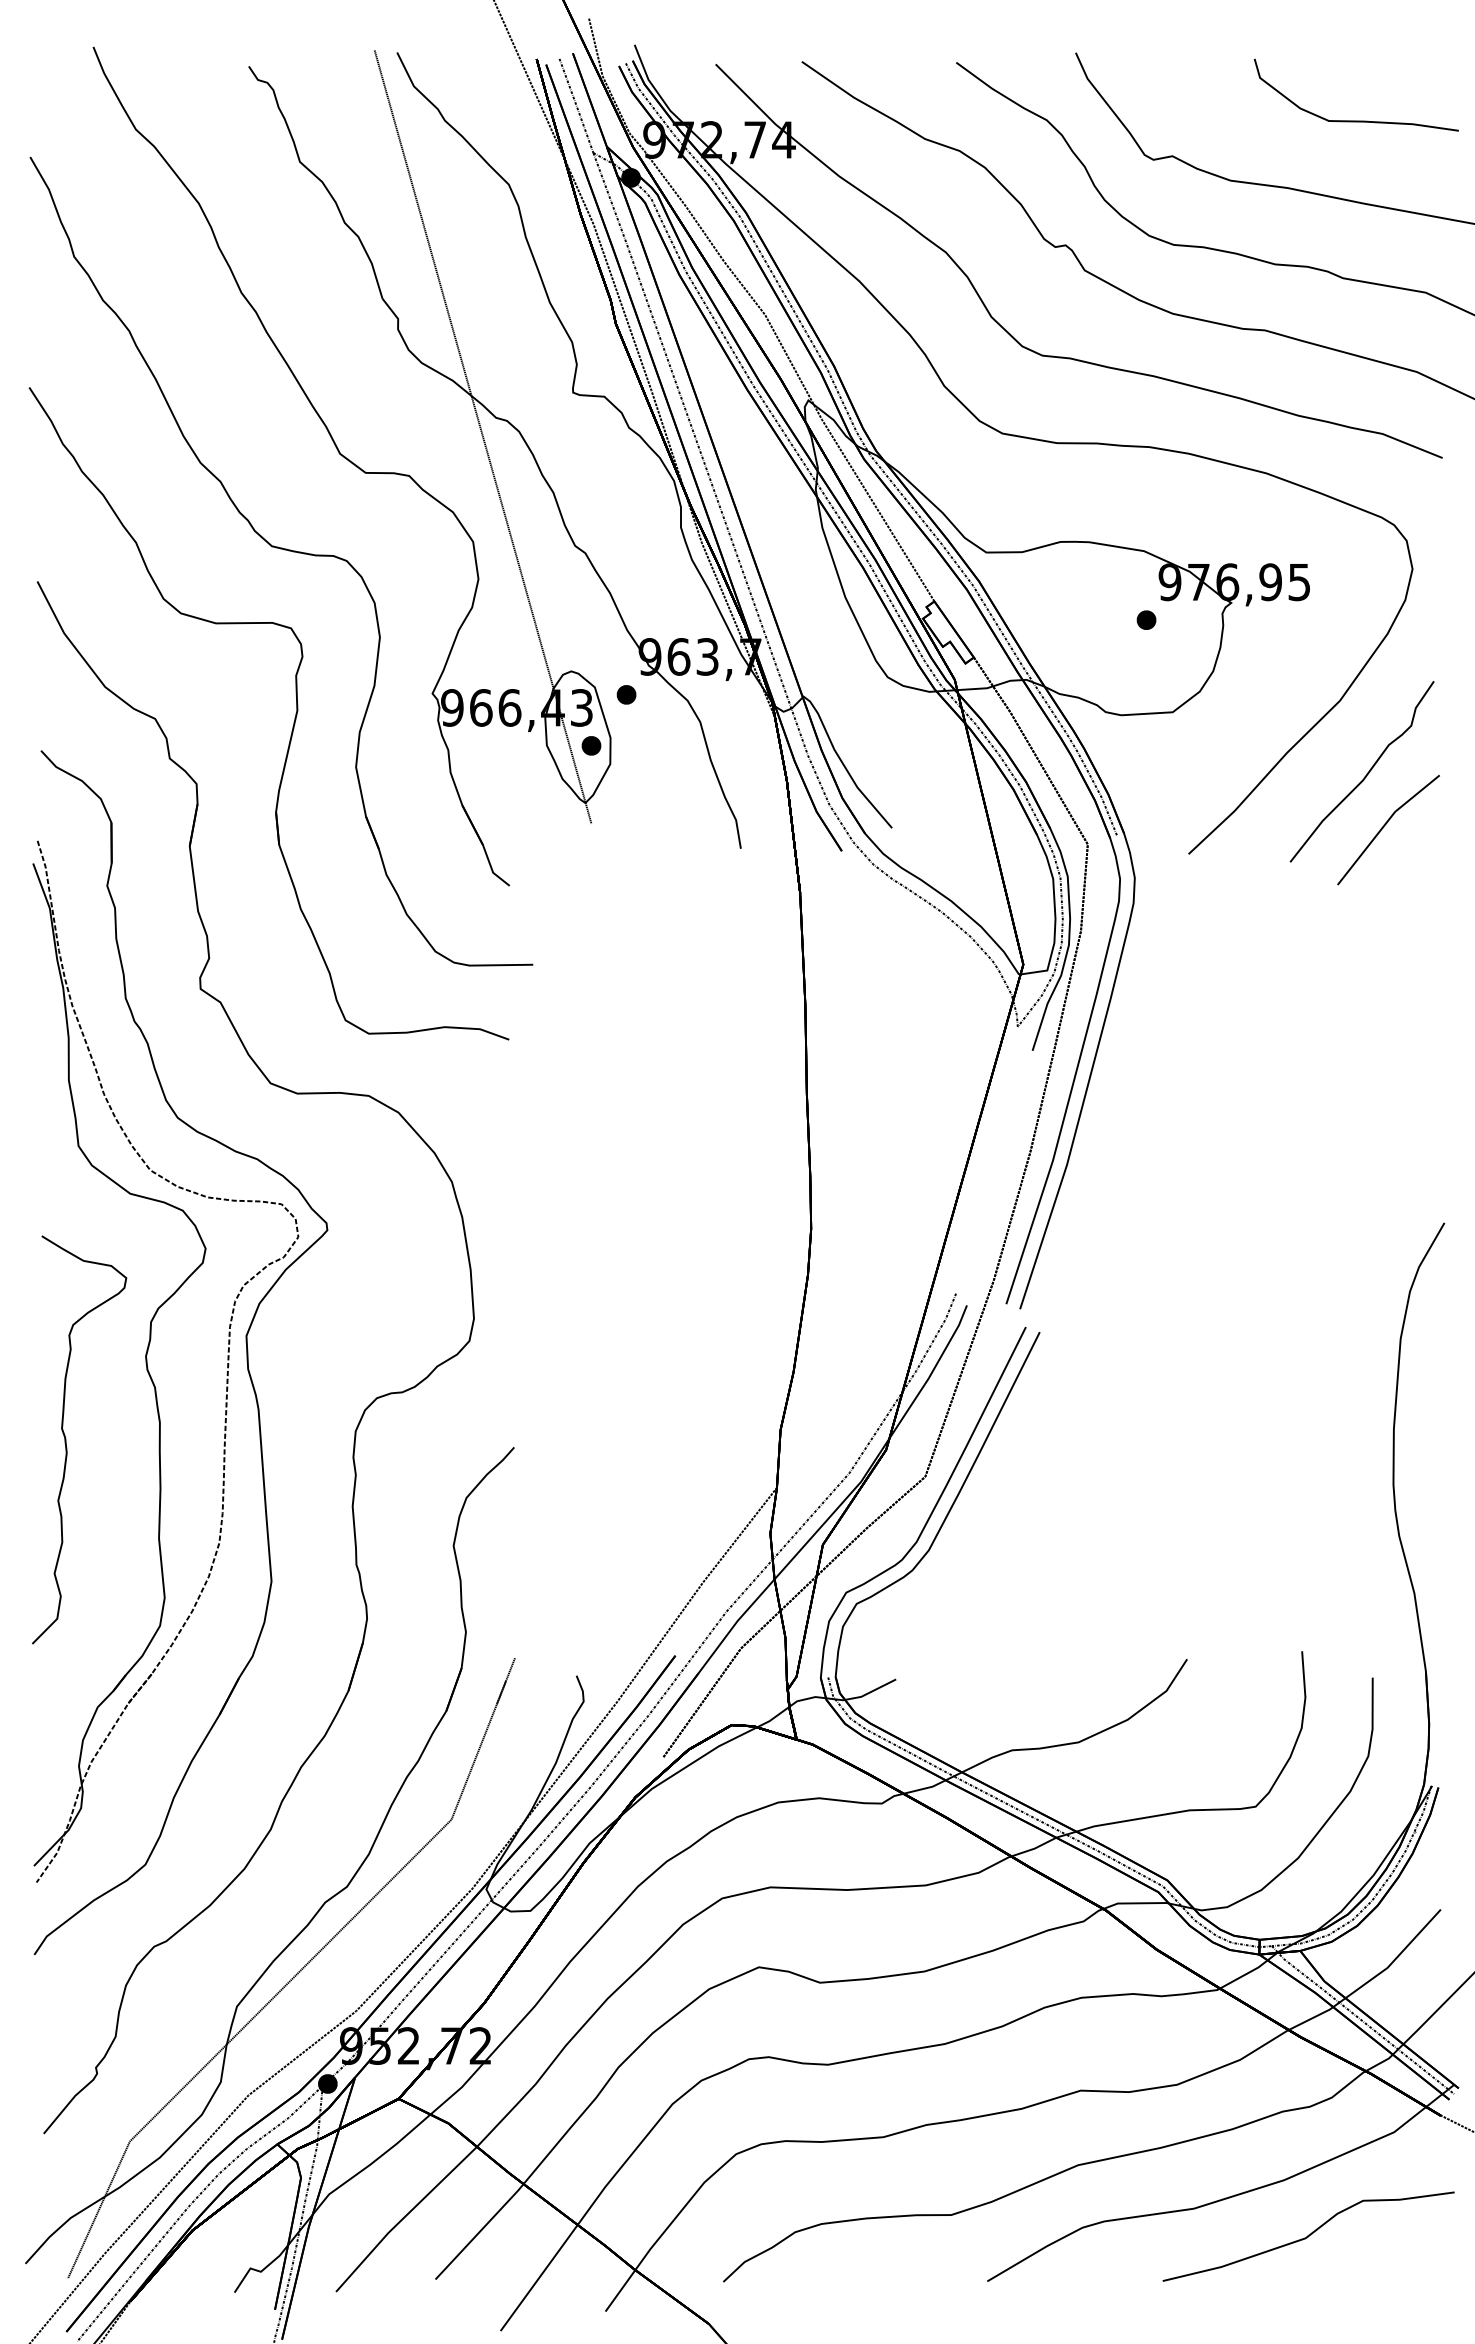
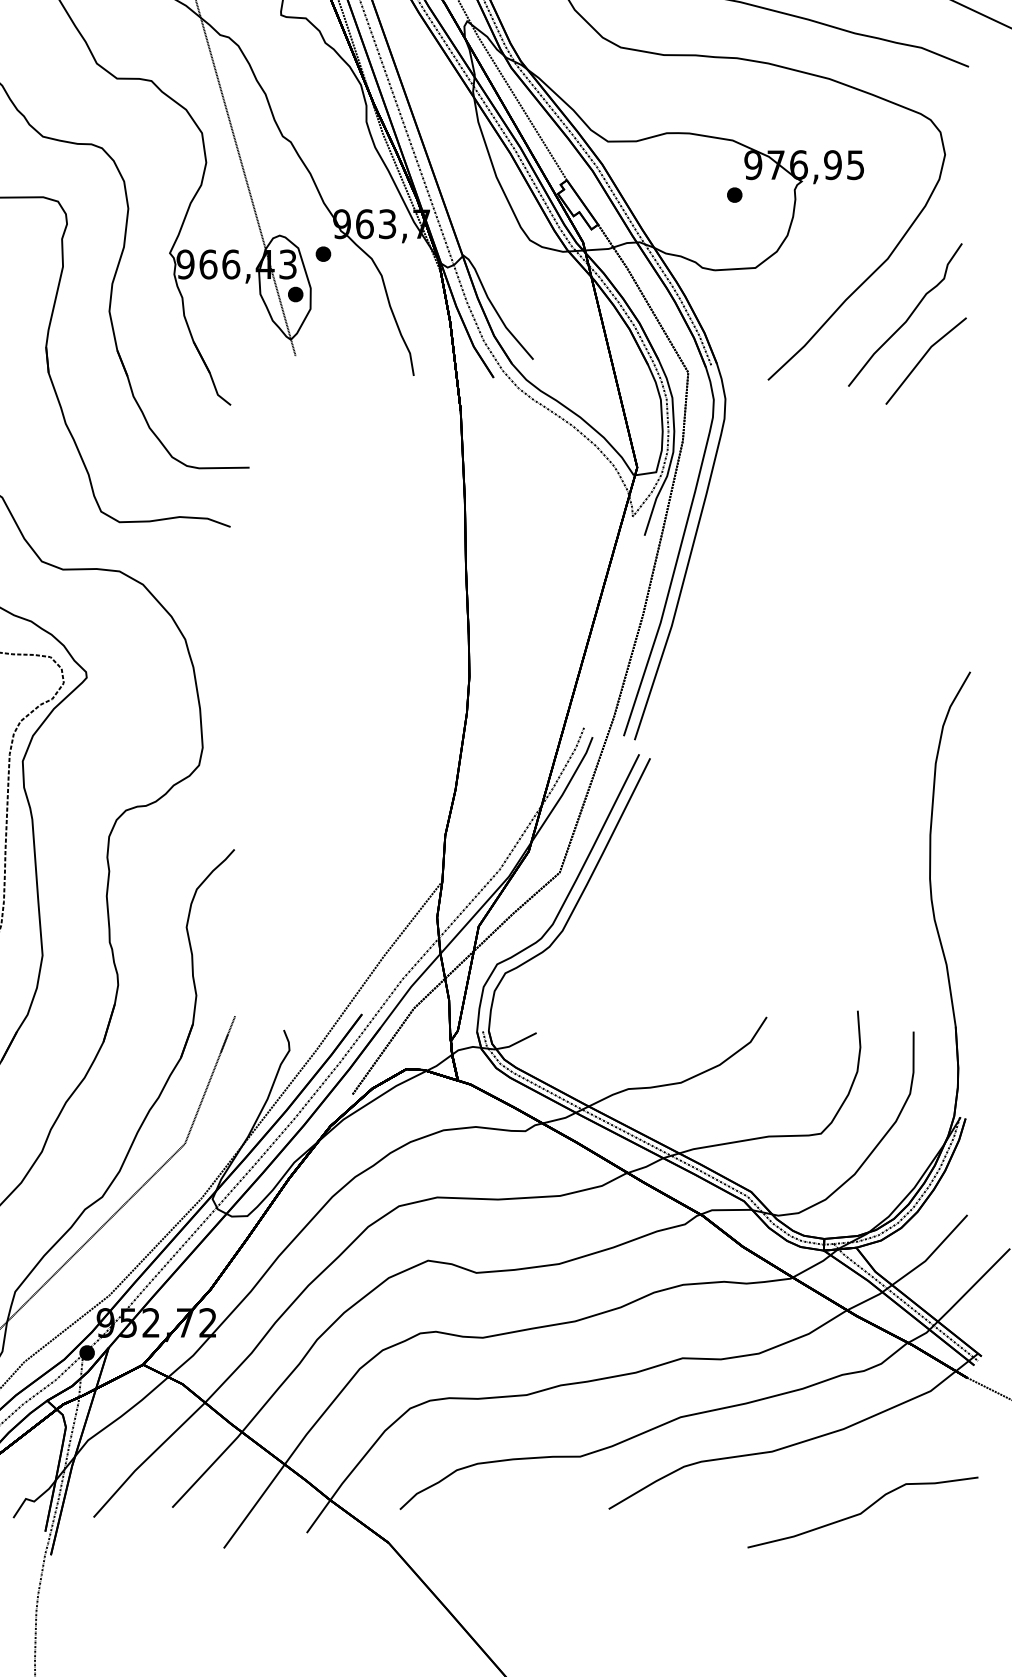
part: (1308, 2236) -> (862, 1512), moved

